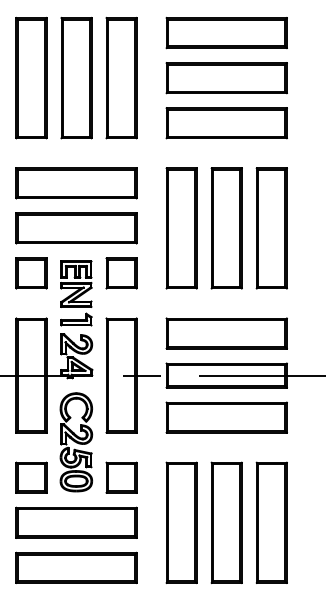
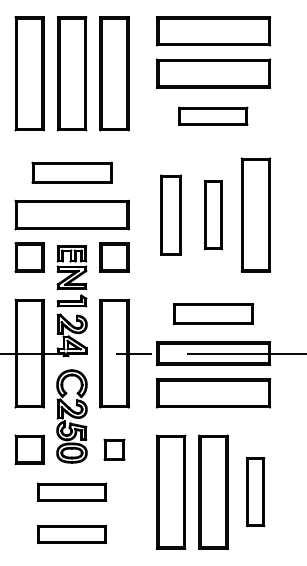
part: (226, 123) -> (213, 116), size x0.6
part: (76, 183) -> (72, 172), size x0.7
part: (181, 228) -> (170, 215), size x0.7
part: (226, 228) -> (213, 215), size x0.6
part: (226, 333) -> (213, 314), size x0.7
part: (121, 477) -> (114, 449), size x0.7
part: (76, 522) -> (72, 491), size x0.6
part: (271, 522) -> (255, 491), size x0.6
part: (76, 567) -> (72, 534), size x0.6

